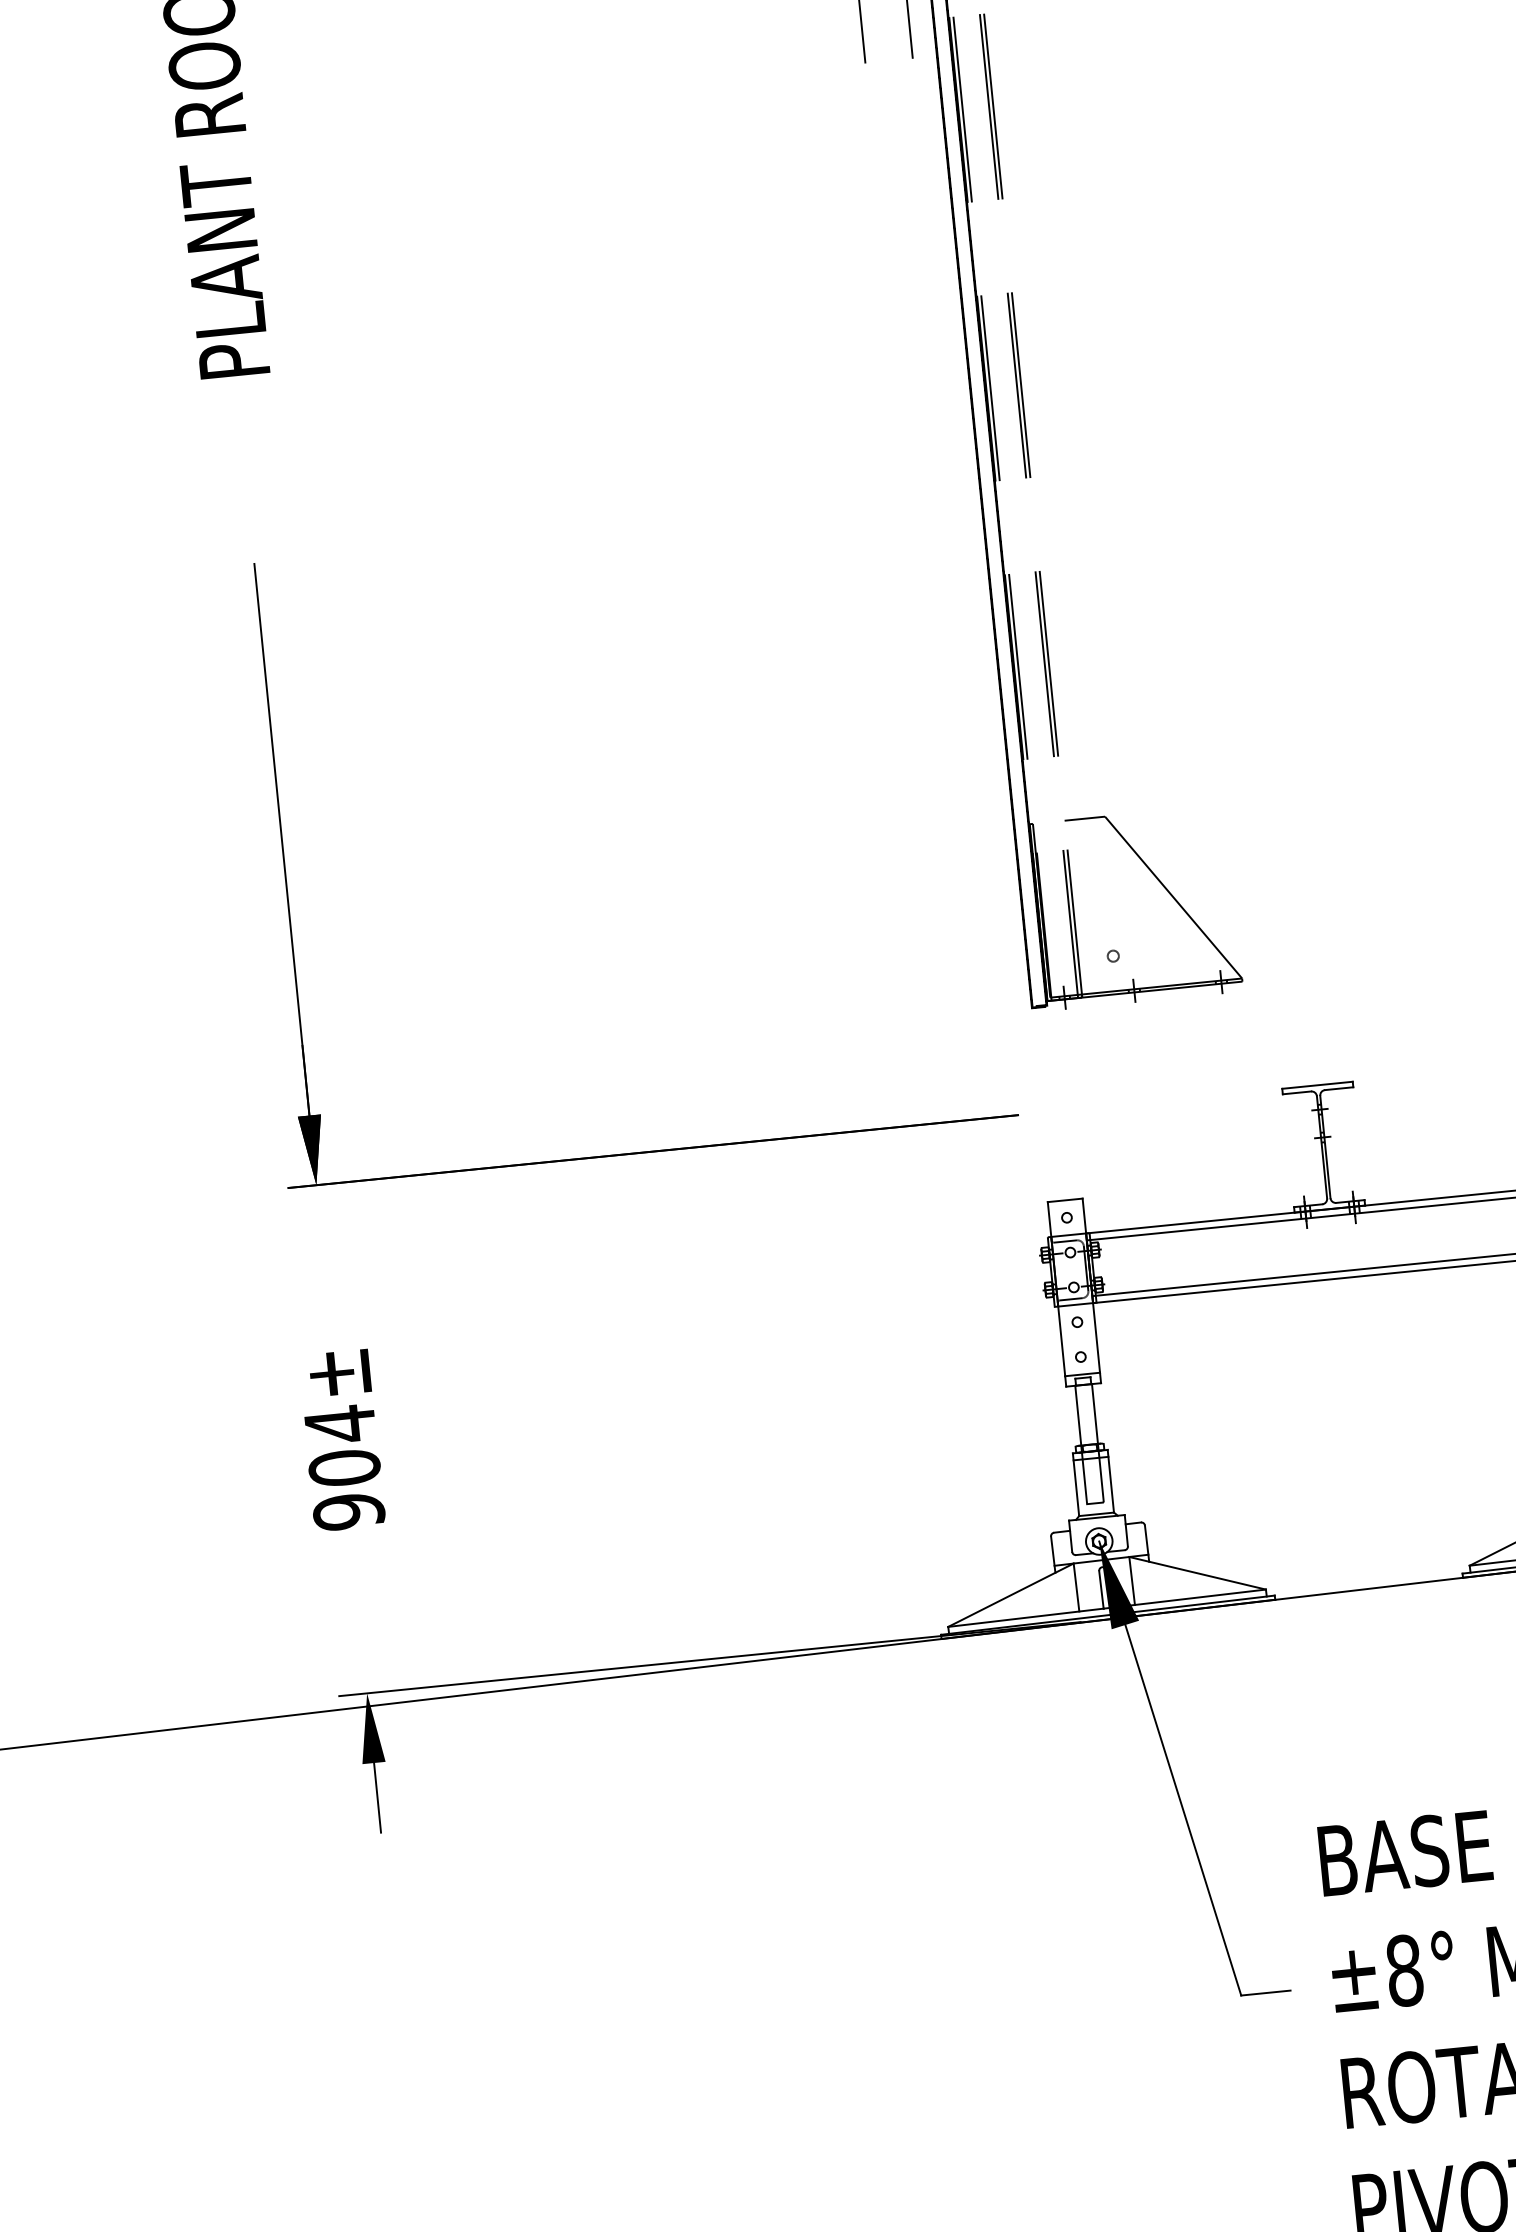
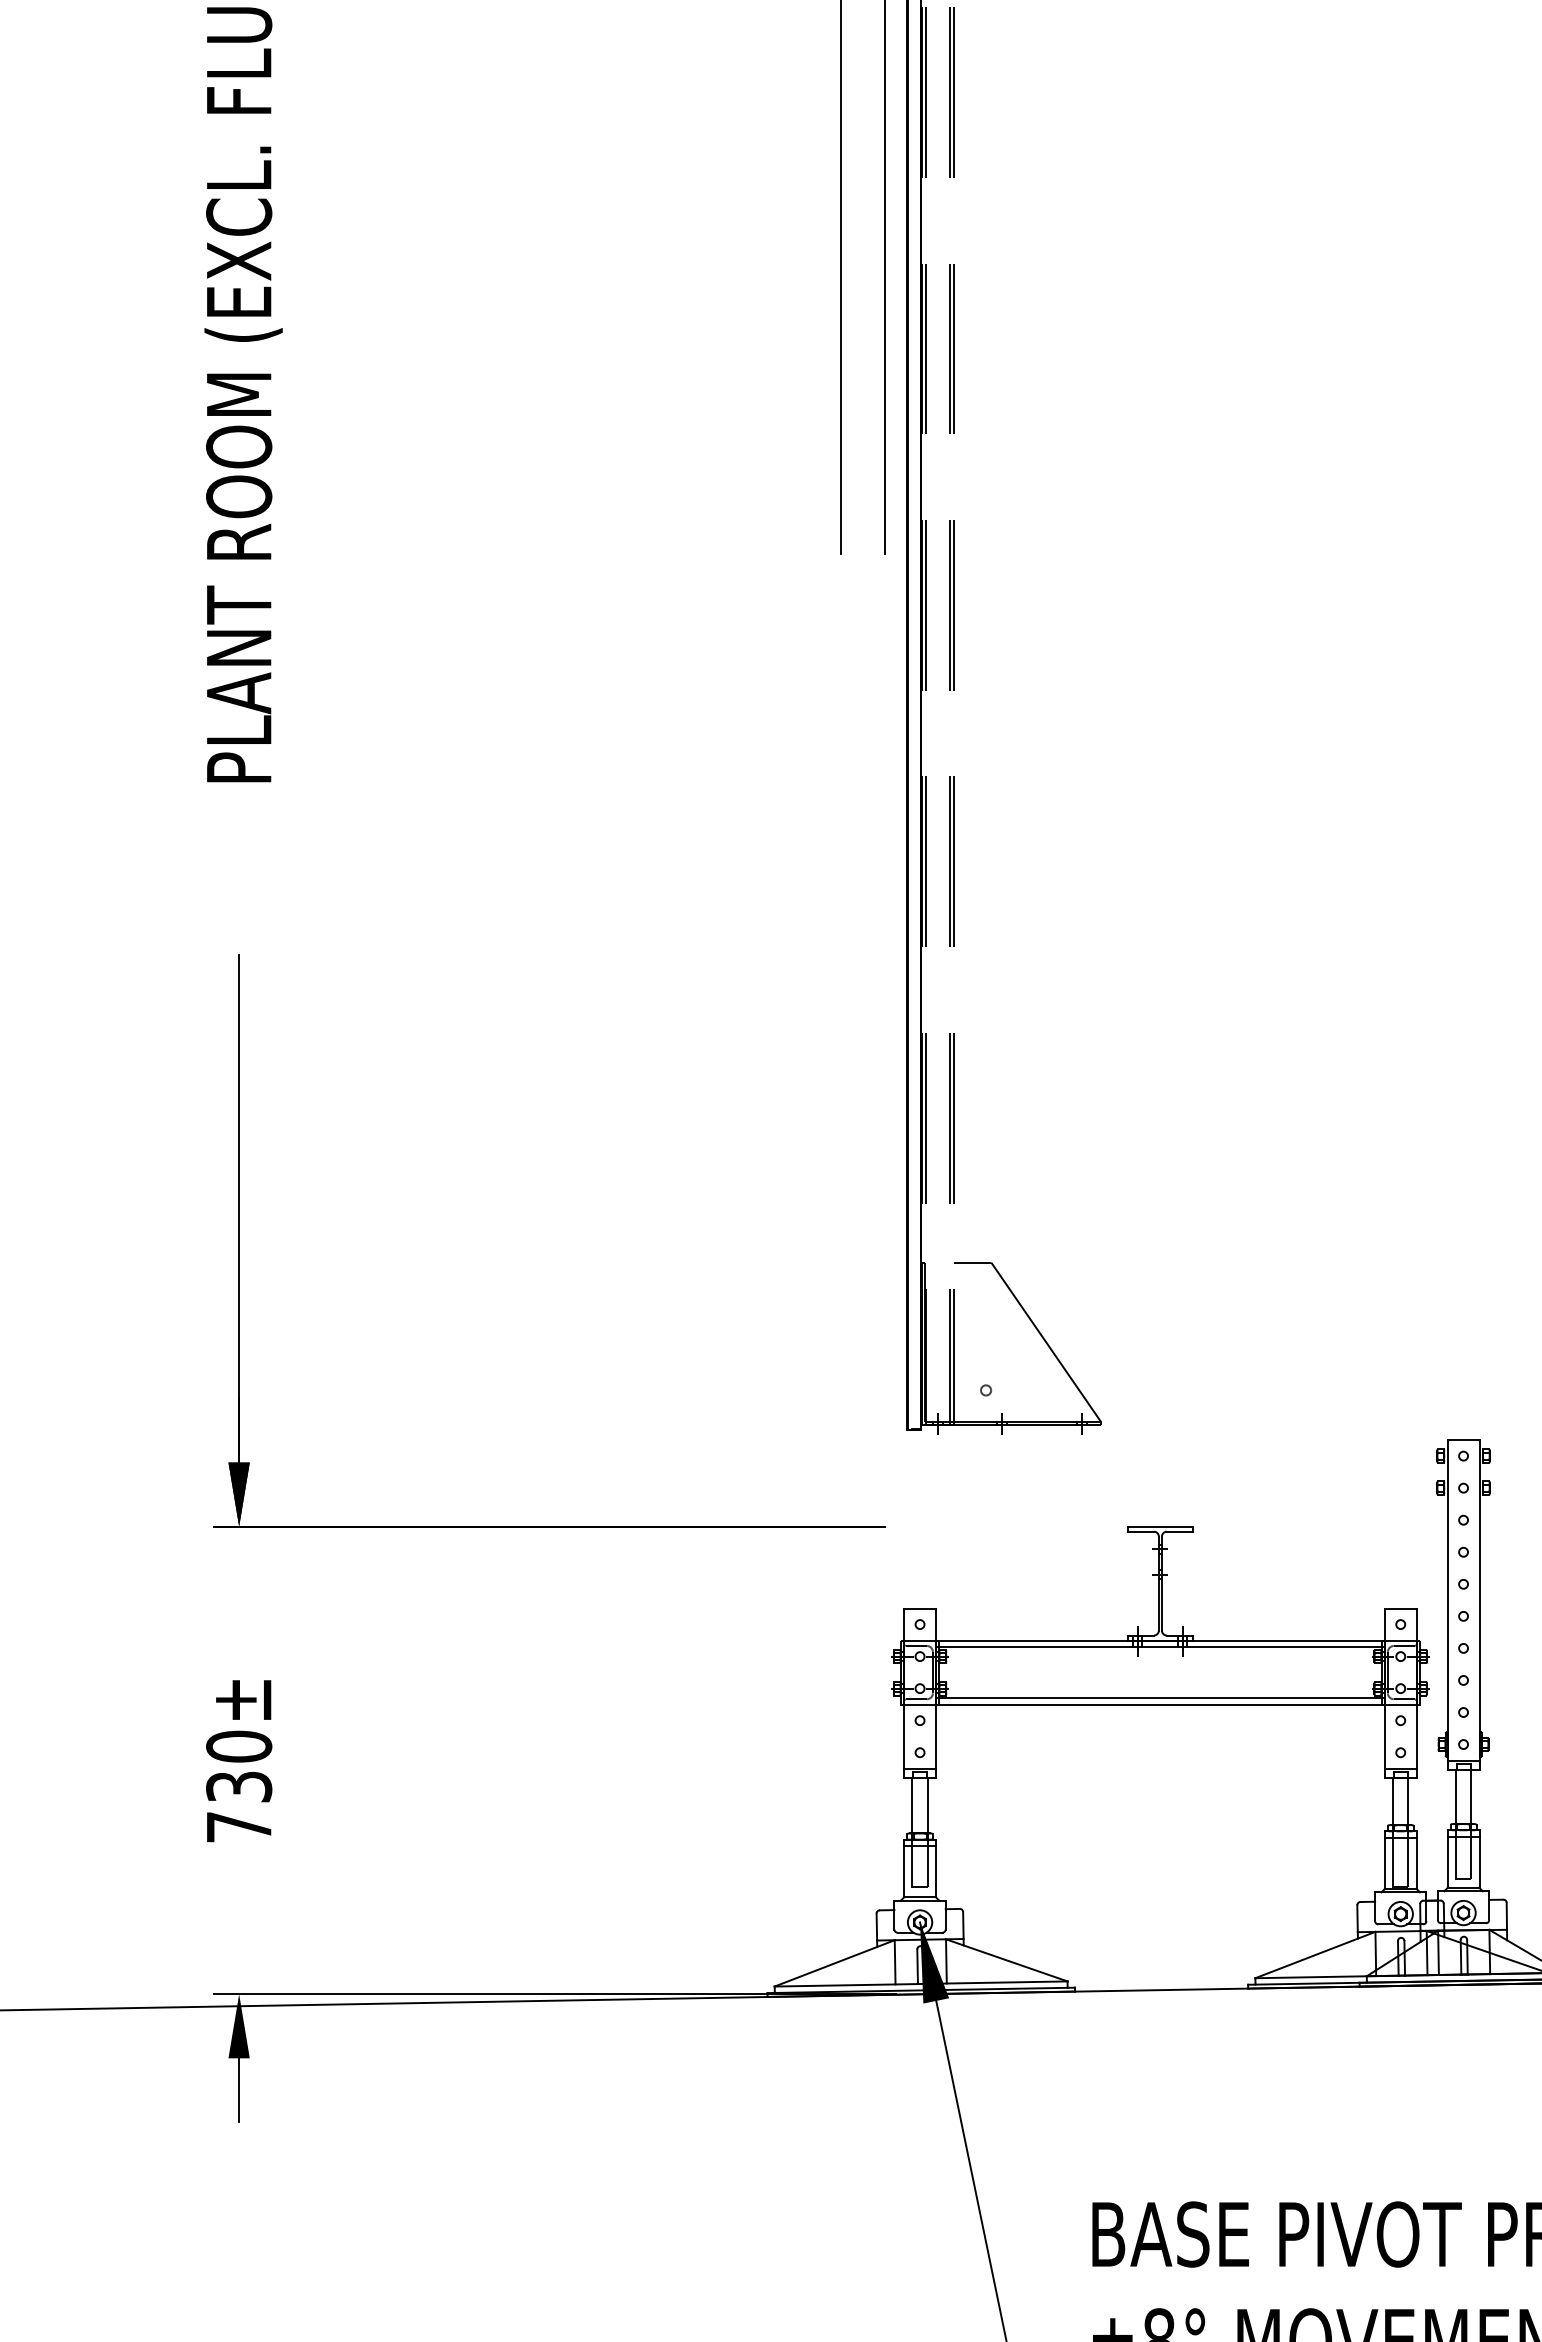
text: (344, 1467) -> (239, 1786), 904± -> 730±

